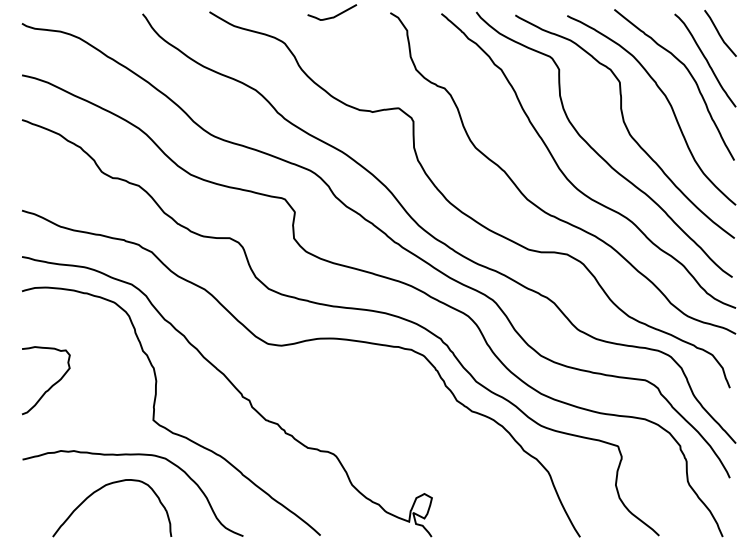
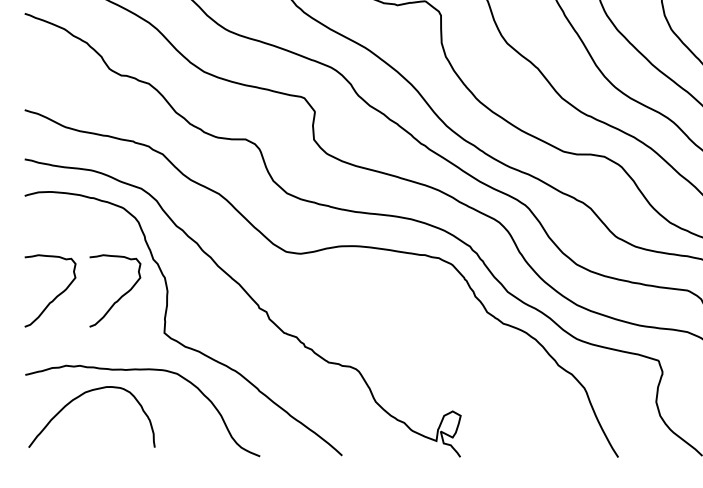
curve: (112, 385) -> (120, 296), added
curve: (101, 489) -> (80, 397), moved

